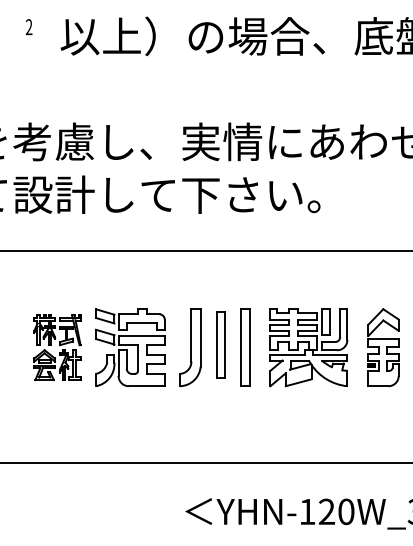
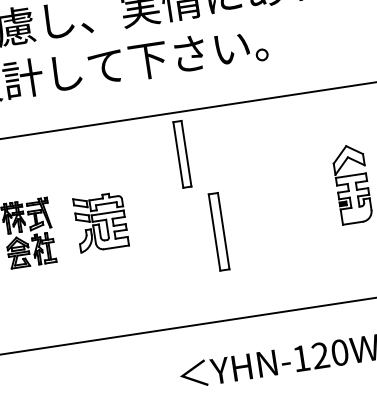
part: (220, 344) -> (182, 154), moved
part: (130, 347) -> (101, 222), size x0.7
part: (190, 347) -> (160, 213), removed
part: (245, 347) -> (219, 231), moved
part: (308, 347) -> (277, 195), removed

